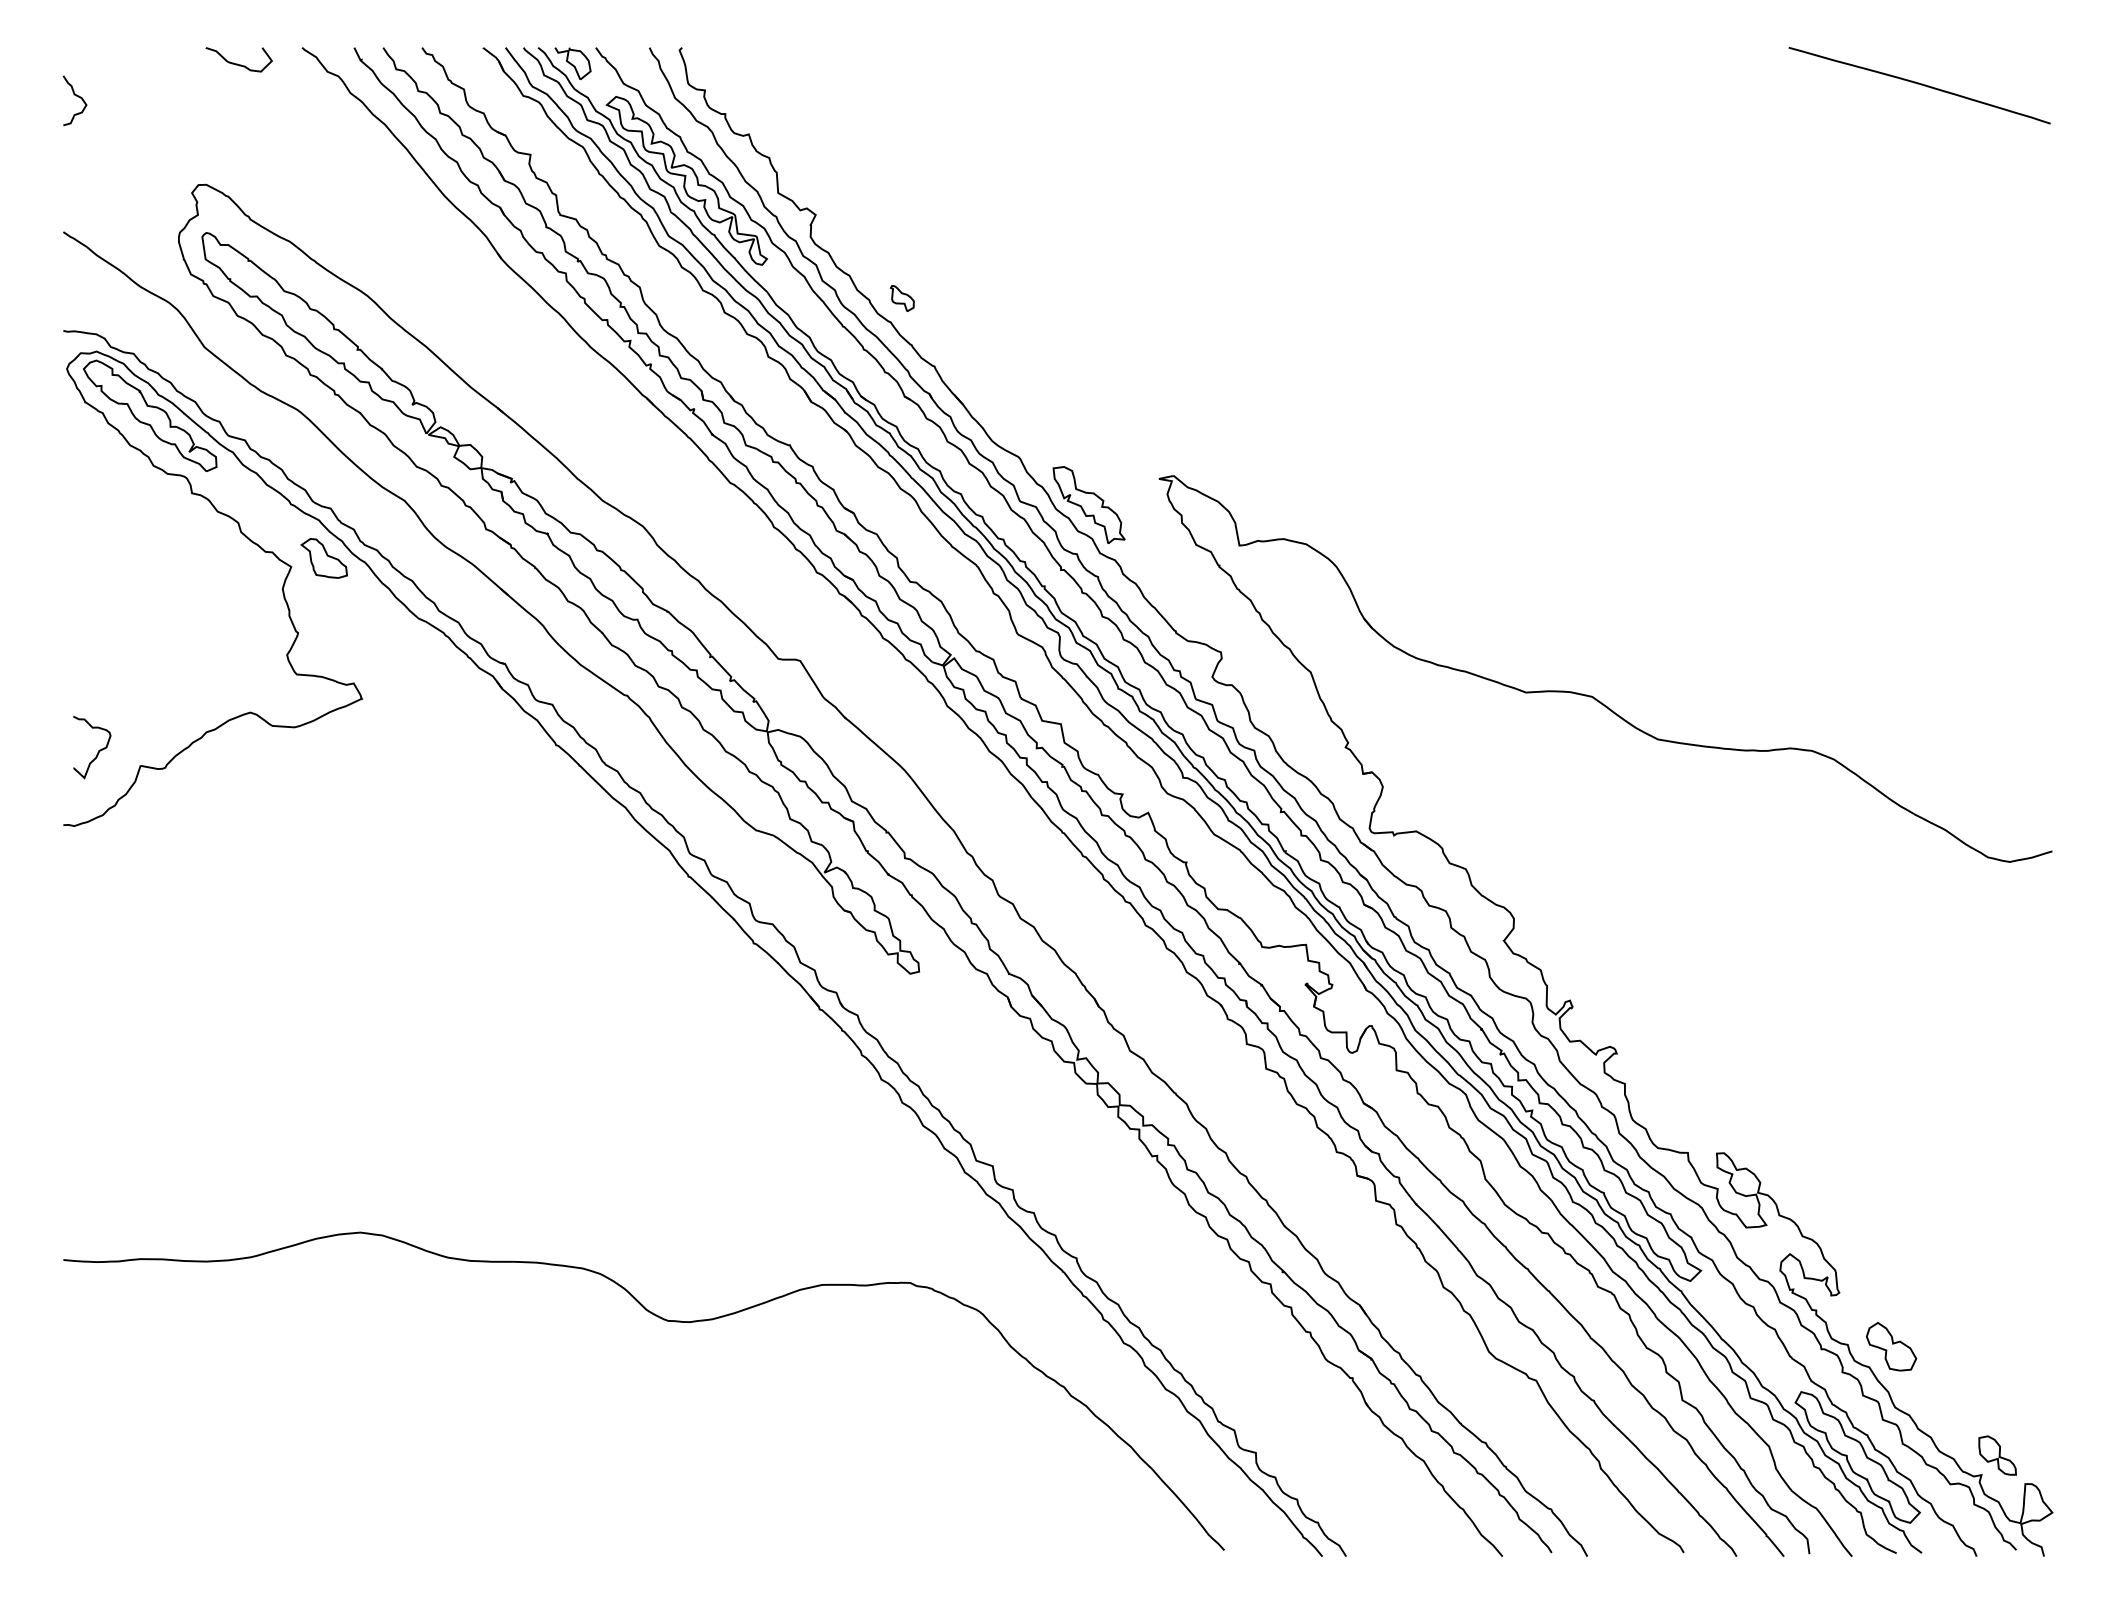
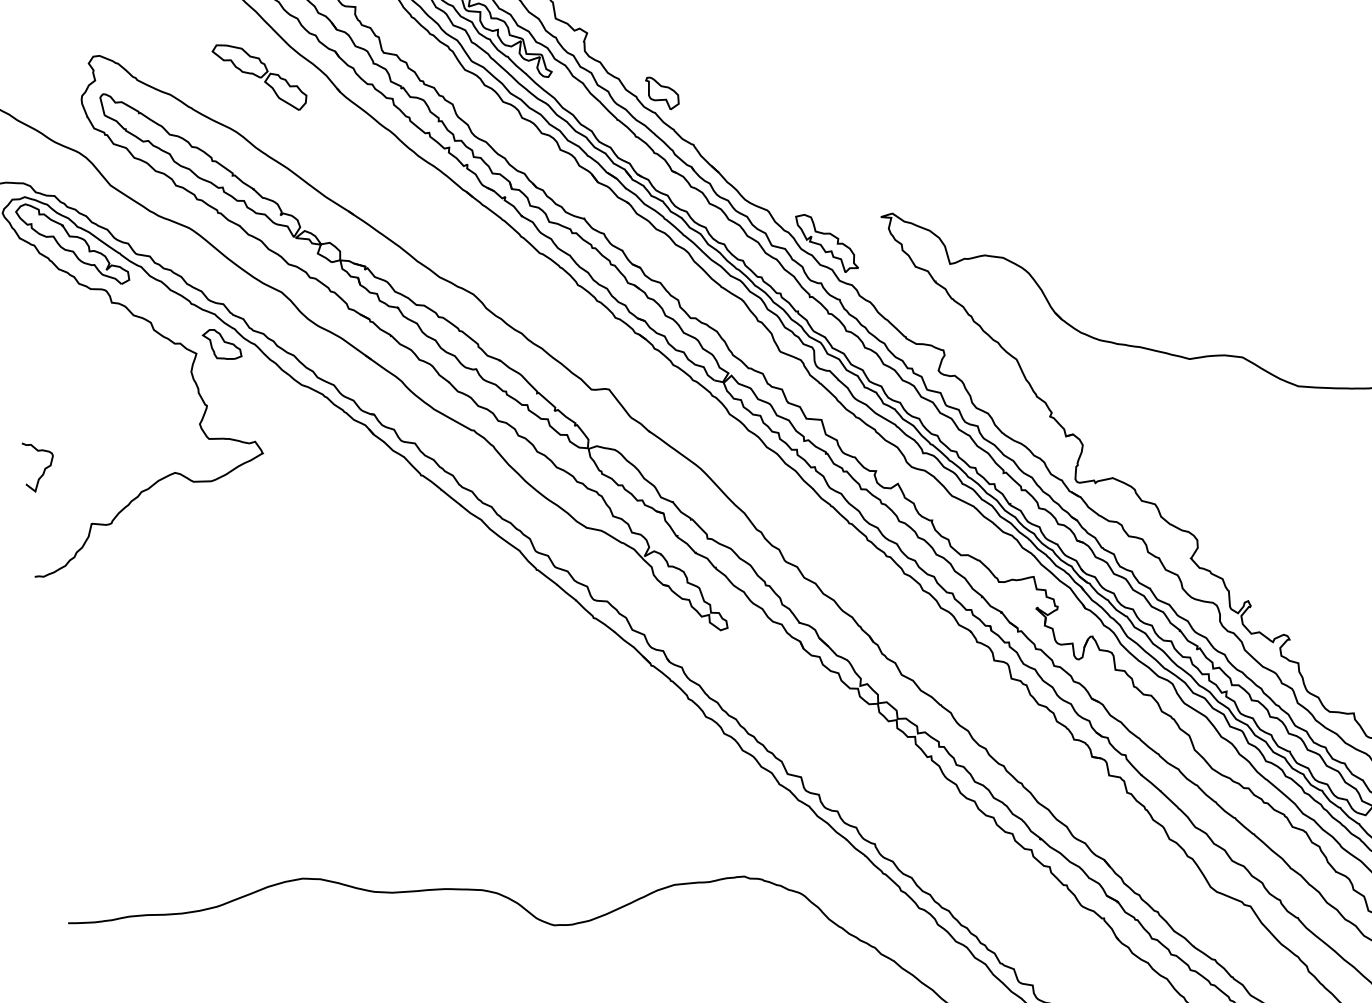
part: (402, 230) -> (259, 77), added
part: (902, 298) -> (662, 93), size x1.67
curve: (98, 750) -> (44, 468), moved

